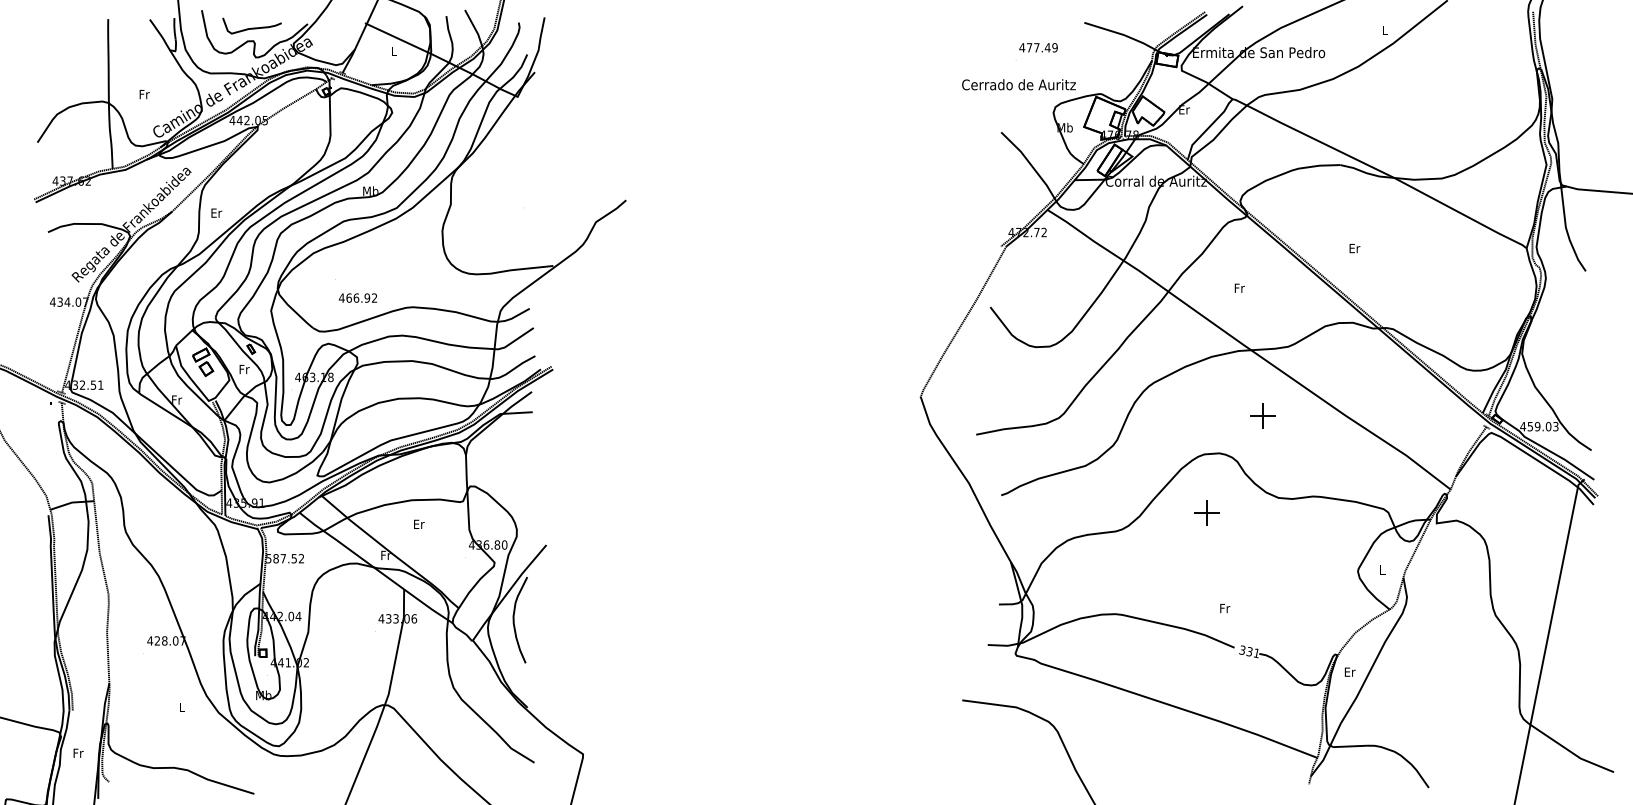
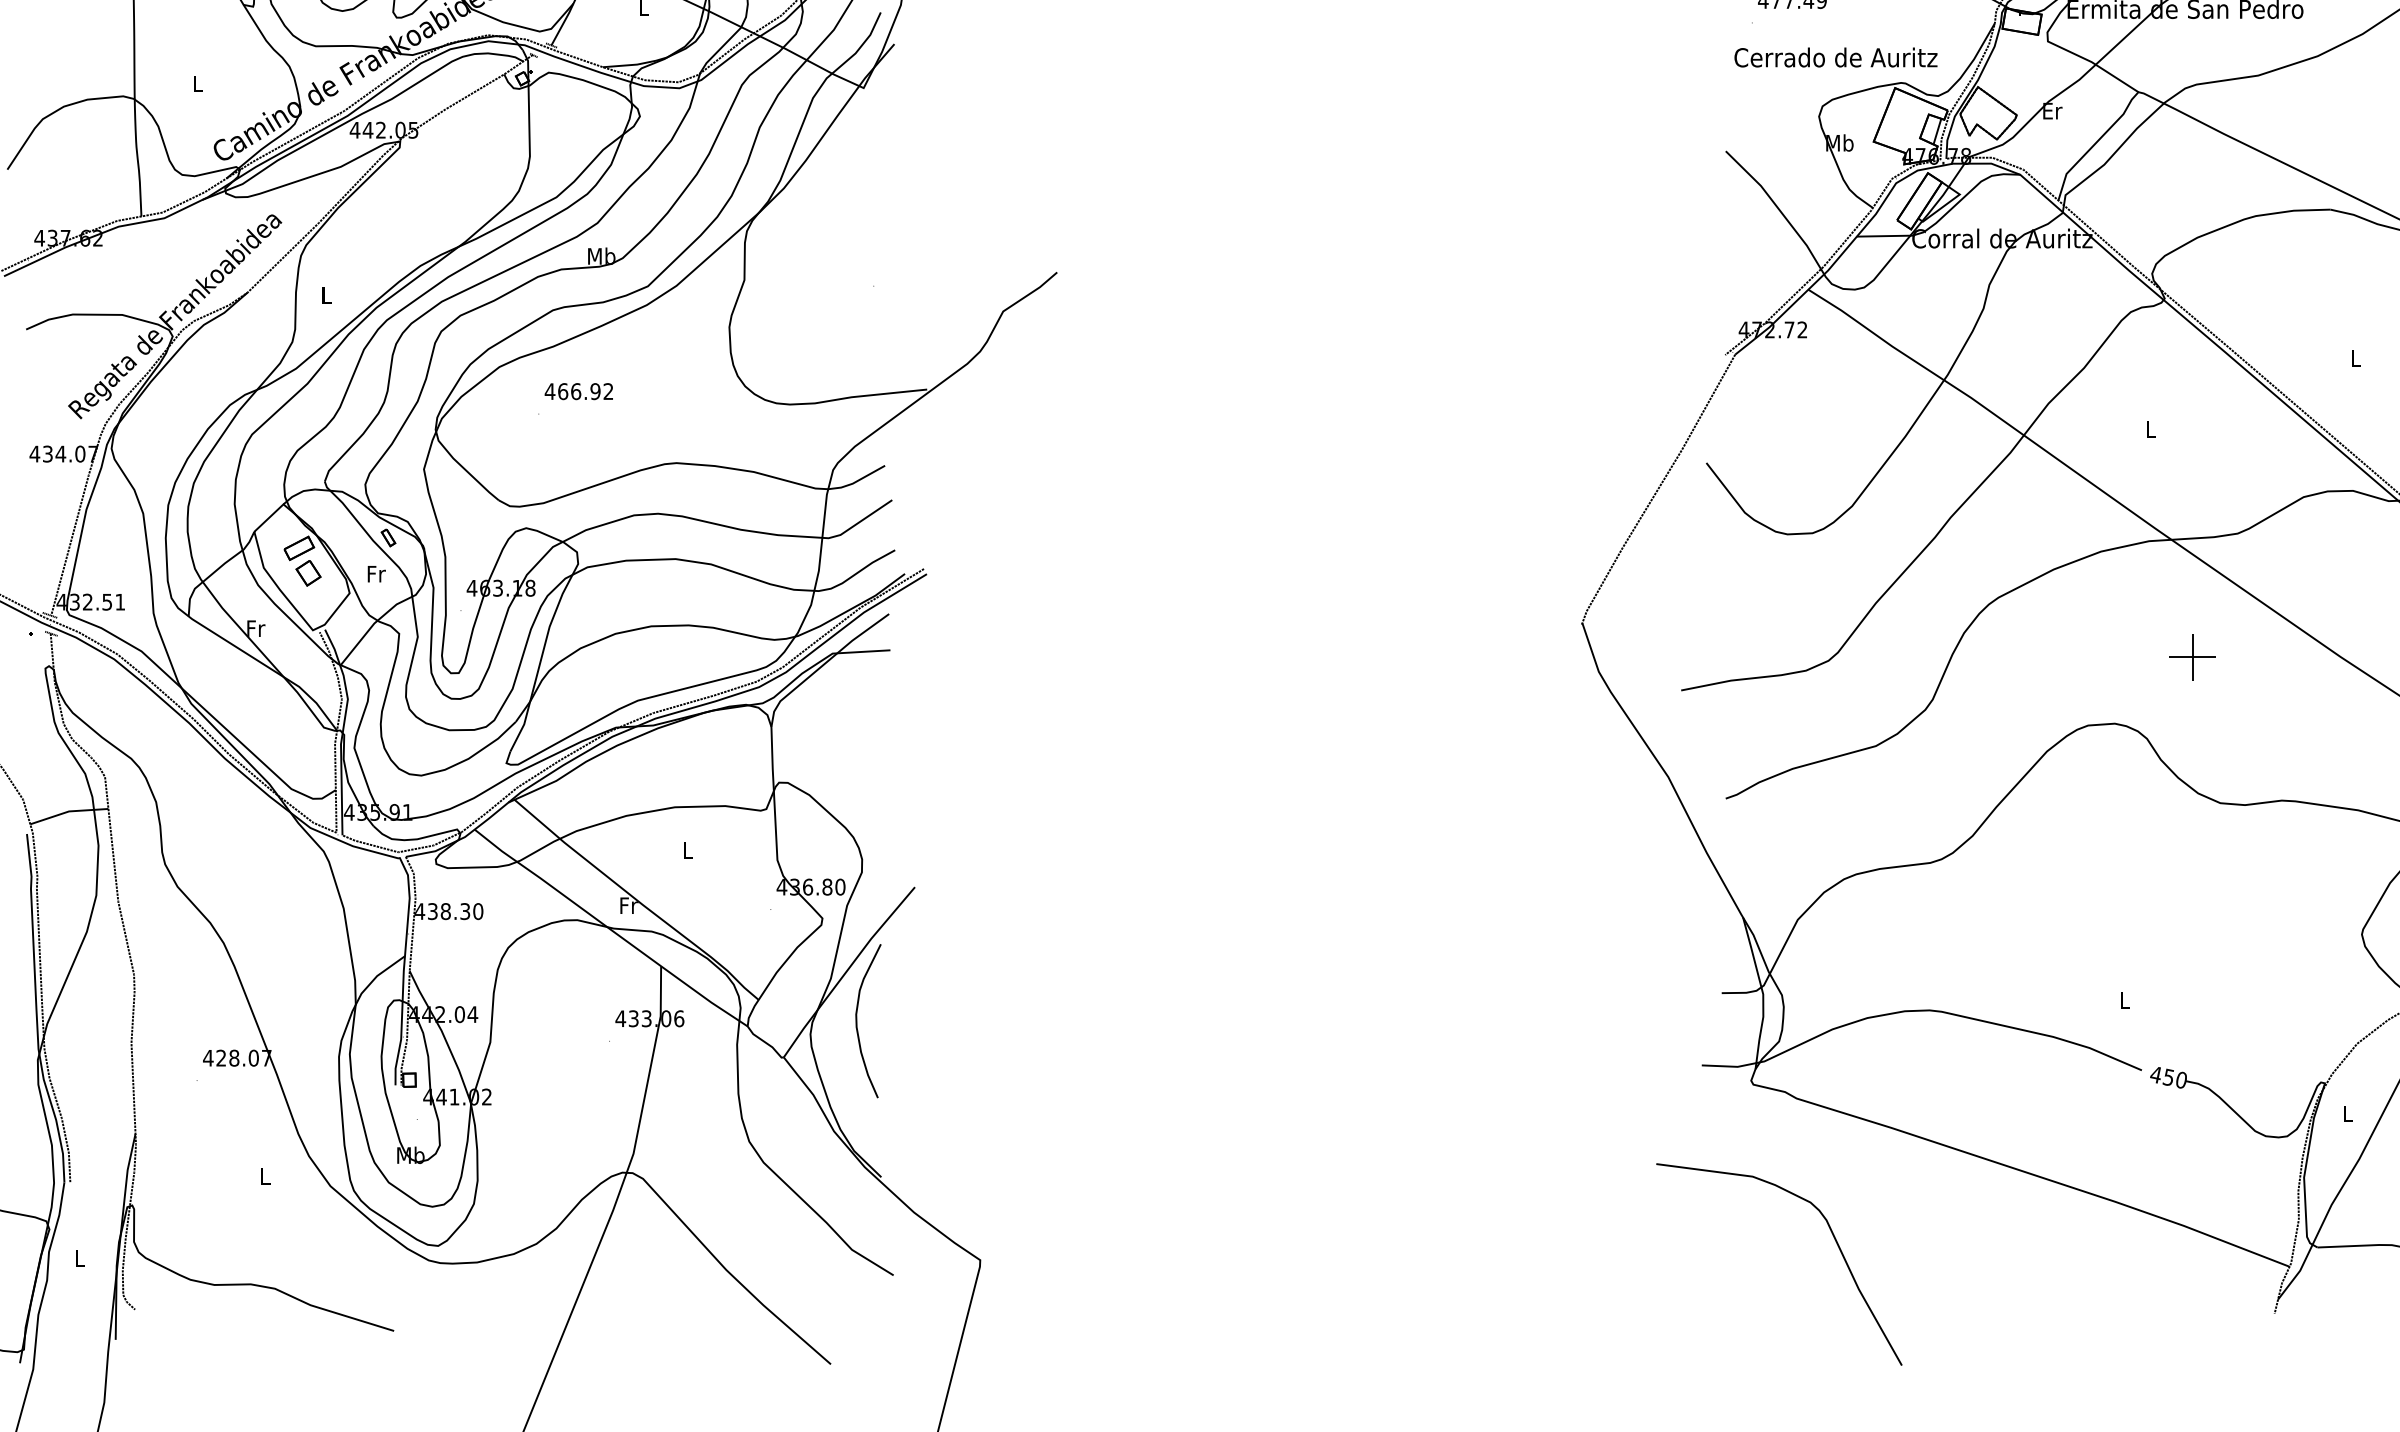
text: (1018, 84) -> (1835, 57), moved
text: (144, 94) -> (198, 83), Fr -> L
text: (216, 212) -> (326, 294), Er -> L
text: (1354, 248) -> (2355, 358), Er -> L
text: (1239, 287) -> (2150, 427), Fr -> L
text: (357, 297) -> (577, 390), moved
part: (1206, 512) -> (2091, 829), removed
text: (419, 523) -> (688, 848), Er -> L
text: (284, 558) -> (447, 911), 587.52 -> 438.30
text: (1225, 608) -> (2125, 1000), Fr -> L
text: (1249, 651) -> (2168, 1076), 331 -> 450
text: (1349, 671) -> (2346, 1112), Er -> L
text: (78, 752) -> (80, 1257), Fr -> L

